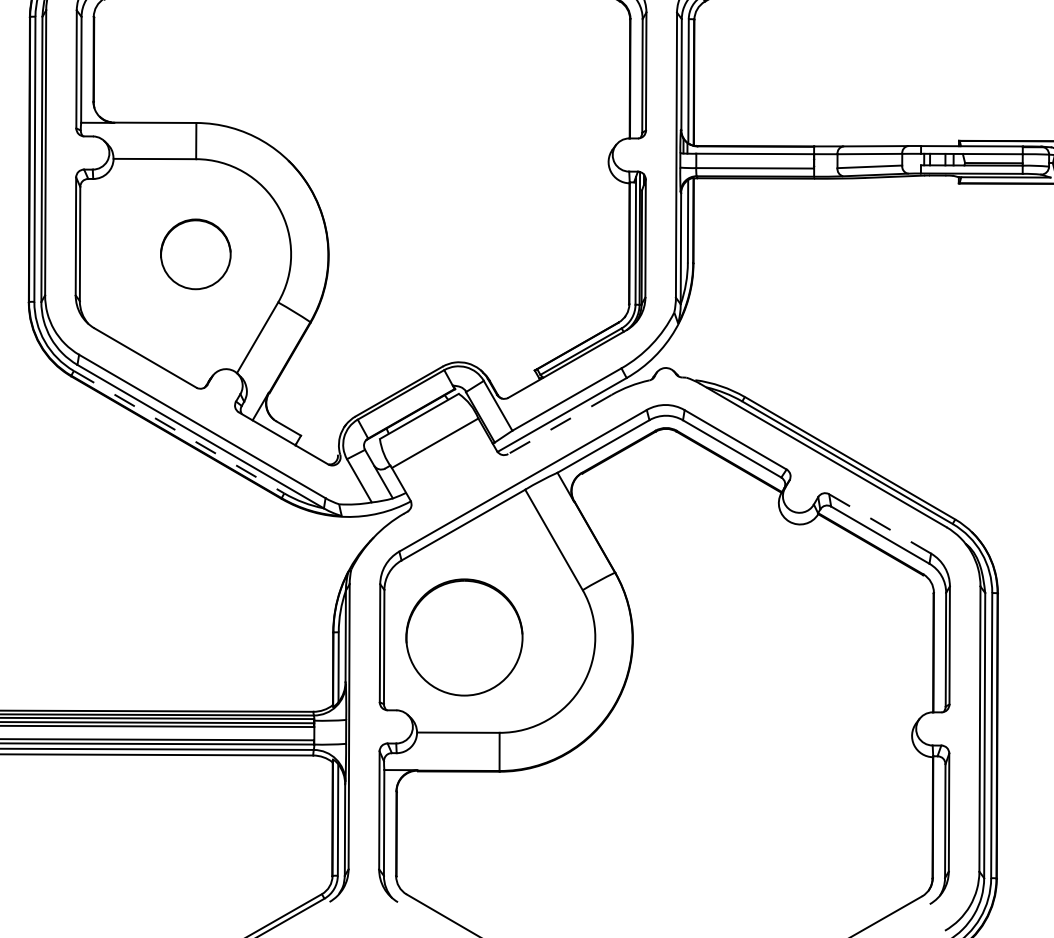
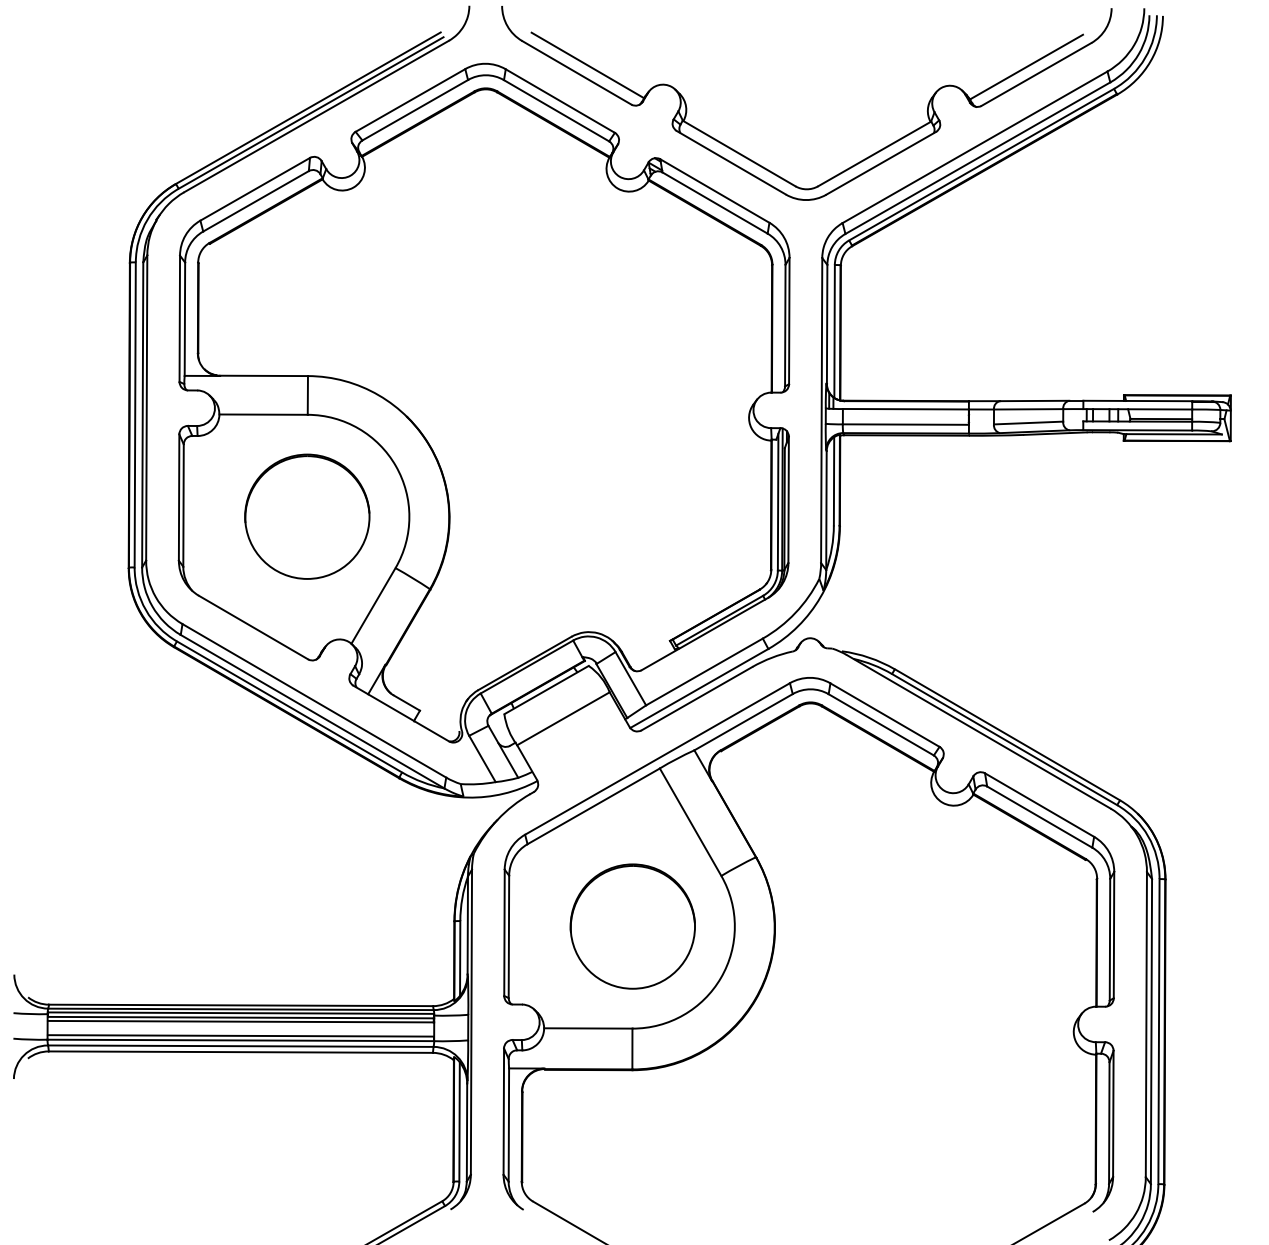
part: (195, 254) -> (307, 516), size x1.67
line: (560, 424) -> (697, 698), dashed -> solid
line: (179, 432) -> (289, 707), dashed -> solid
line: (880, 523) -> (1039, 804), dashed -> solid
part: (464, 637) -> (632, 926), moved

